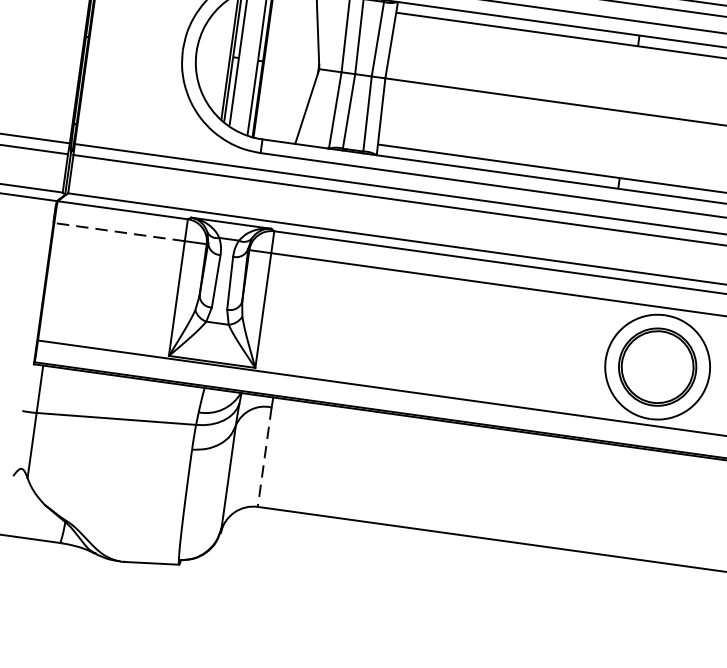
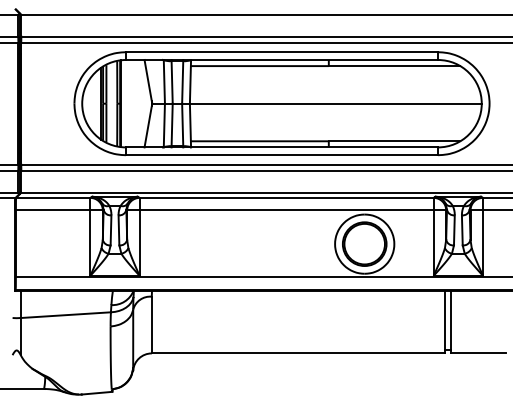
line: (118, 232) -> (52, 210), dashed -> solid
line: (264, 457) -> (151, 325), dashed -> solid

